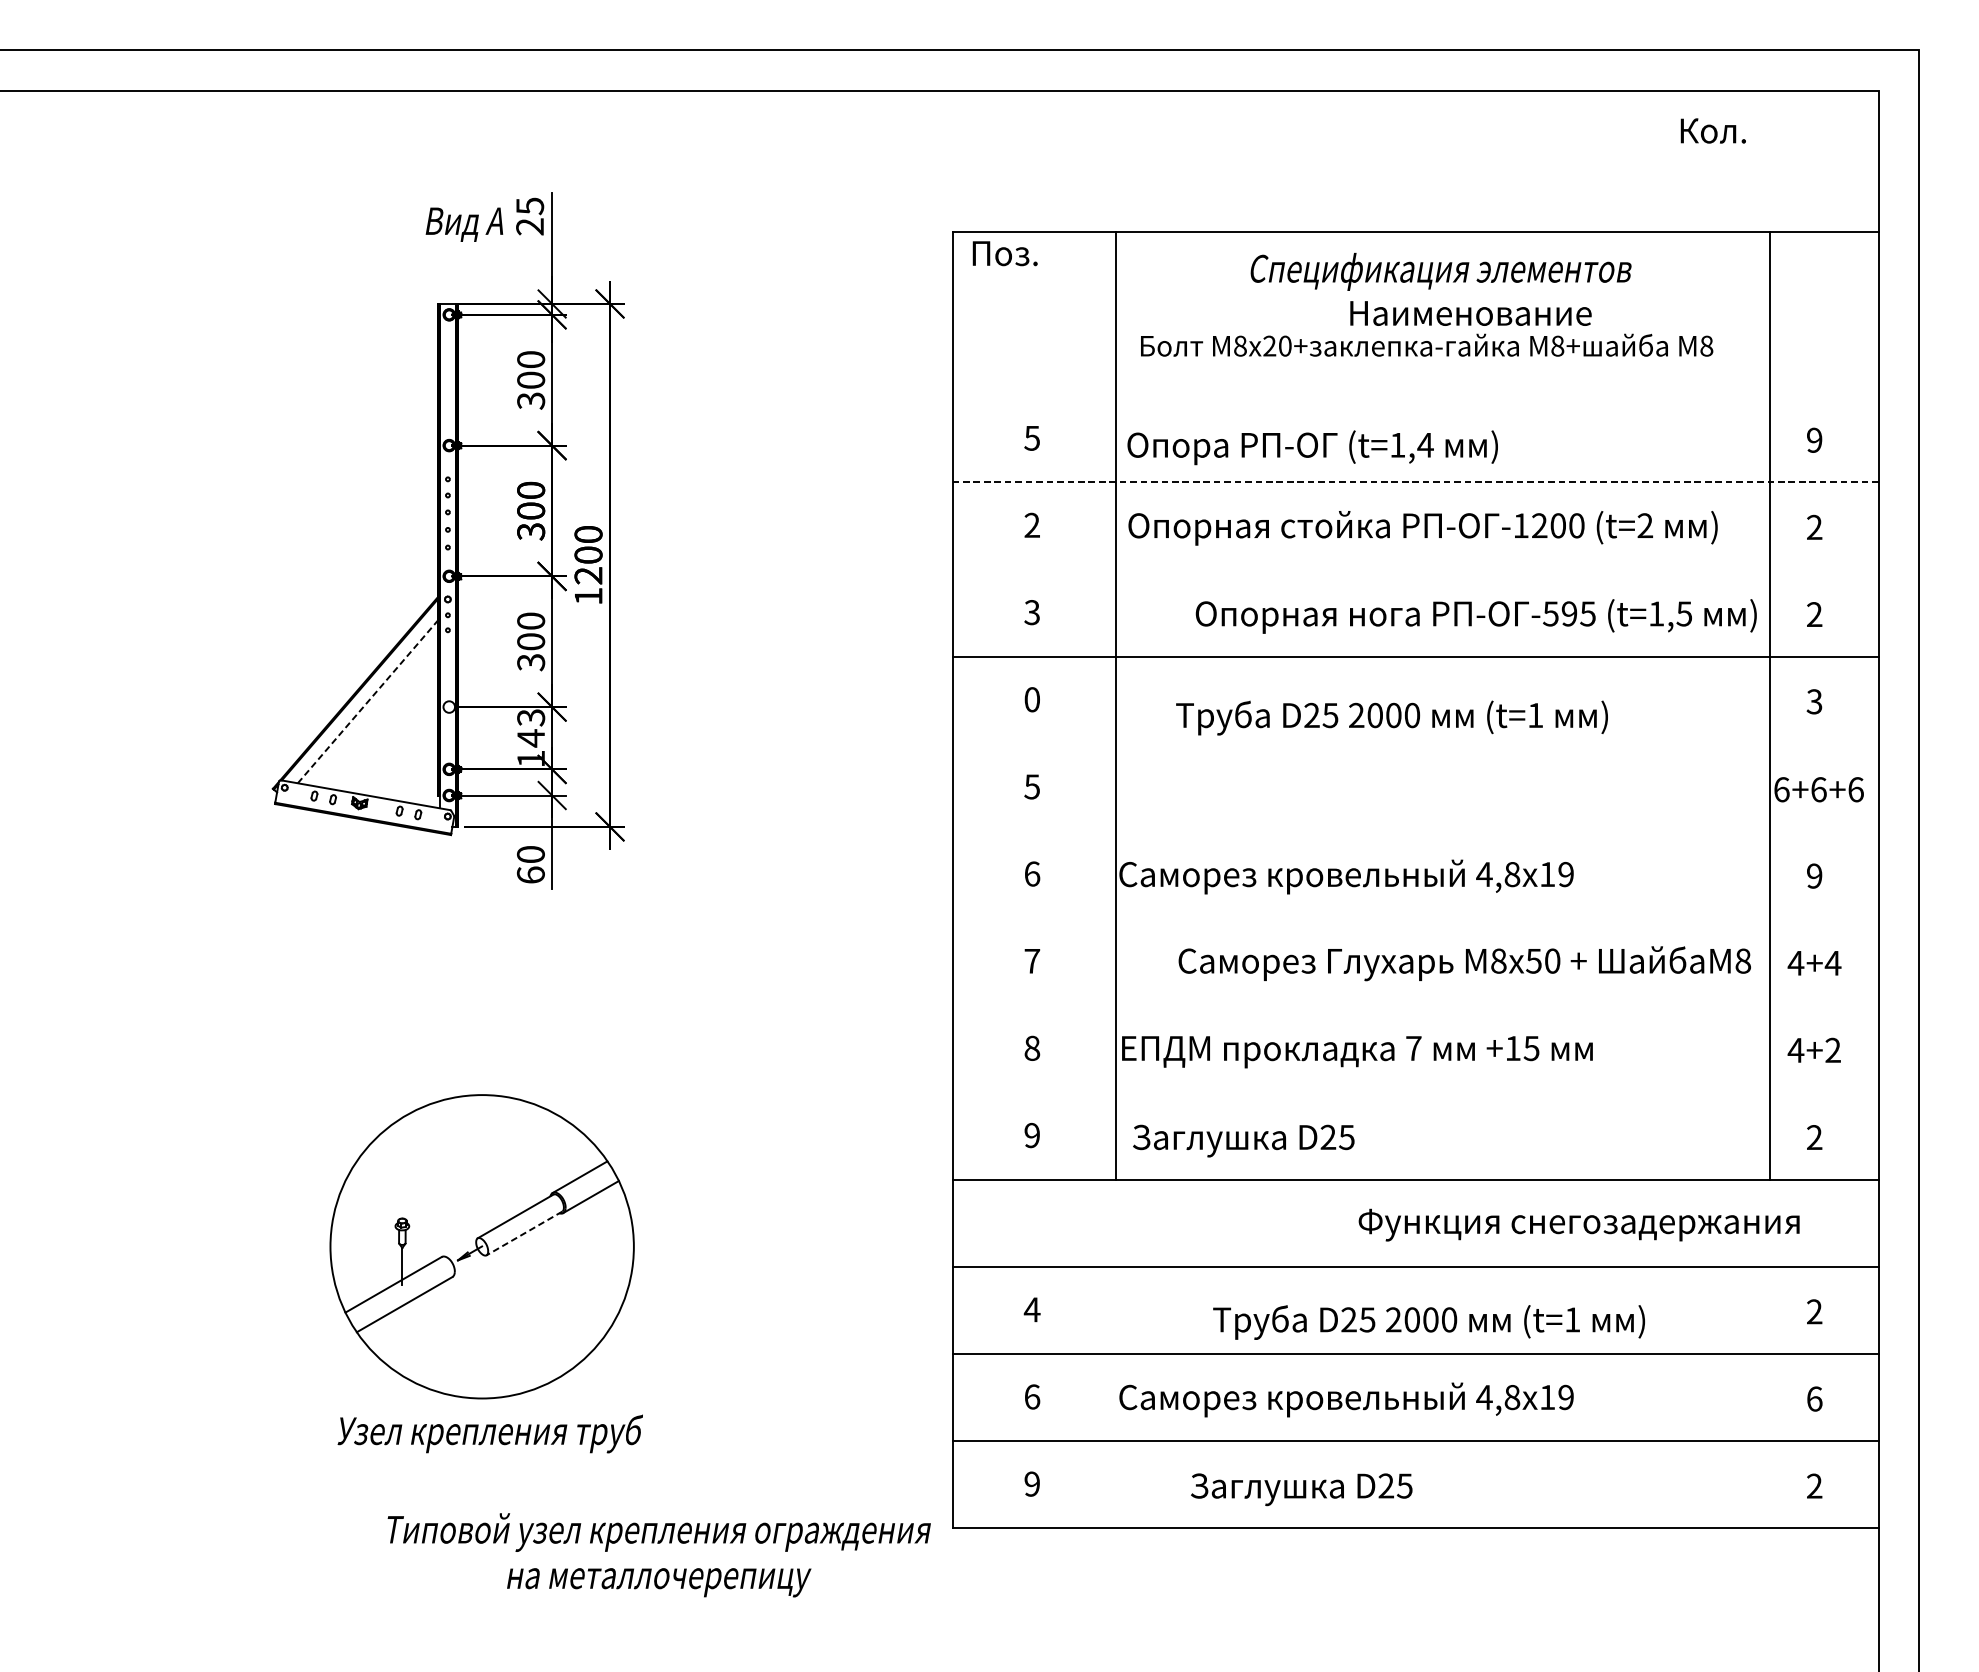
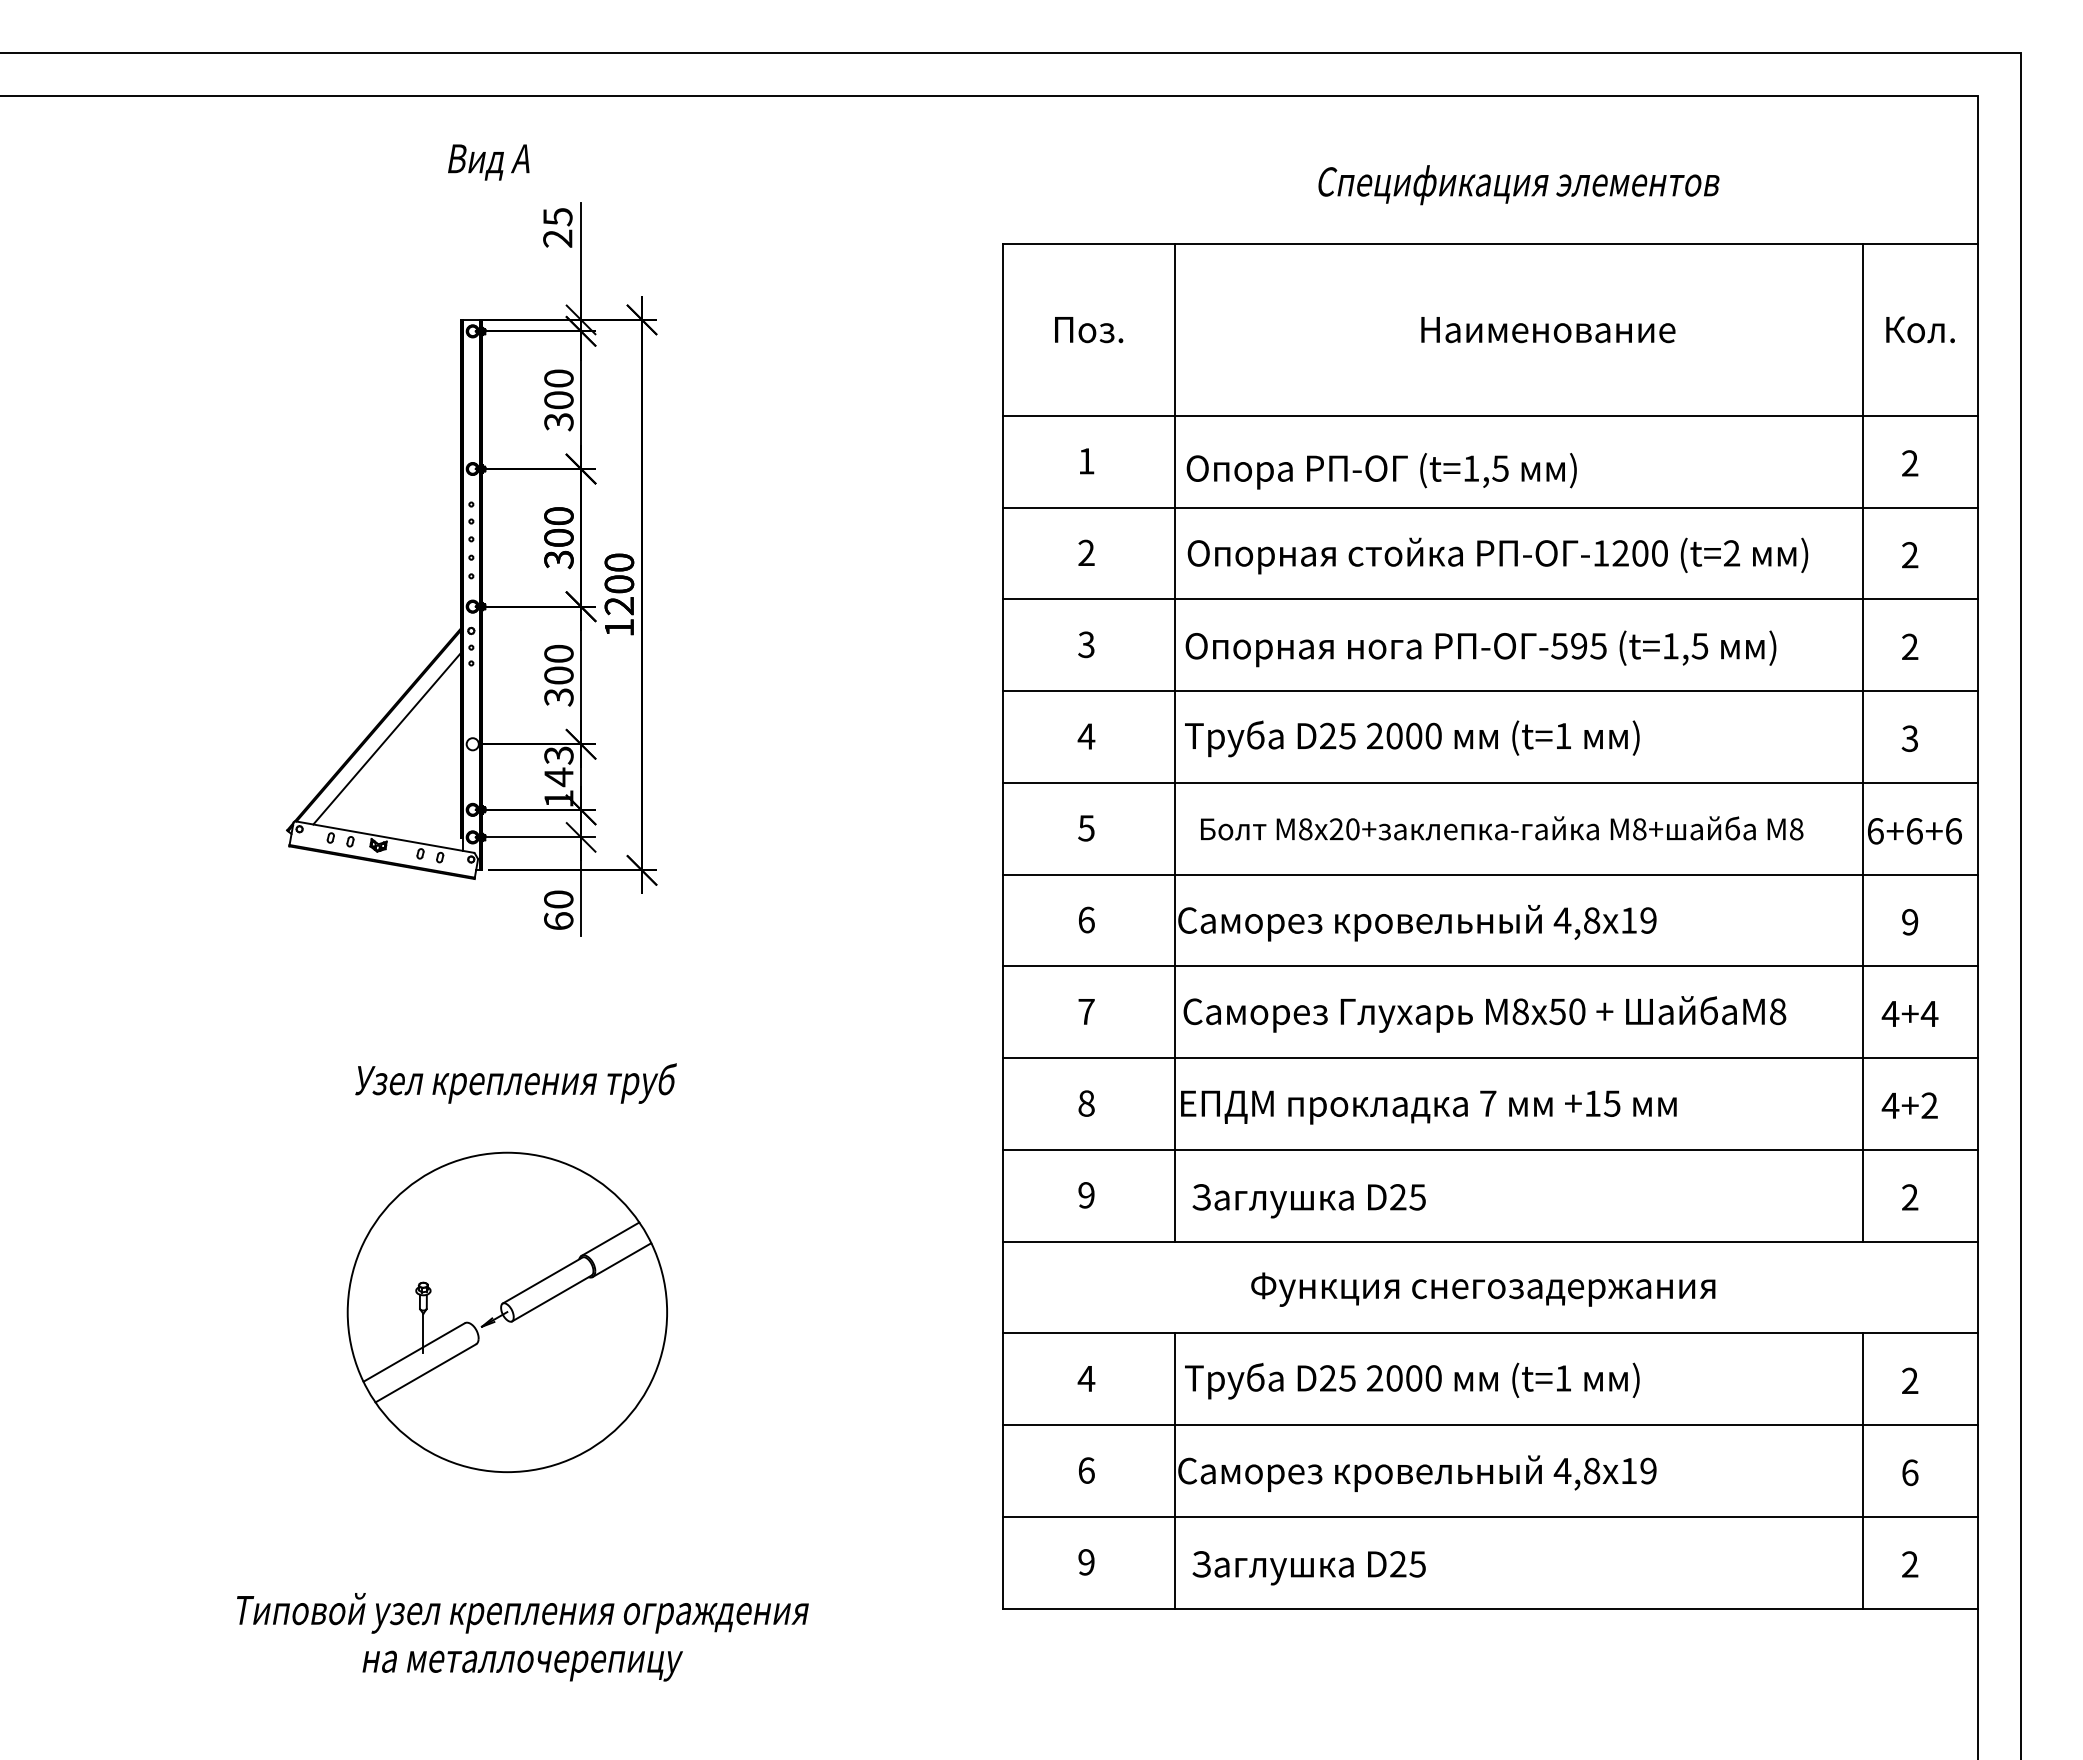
text: (1713, 130) -> (1920, 329), moved
text: (464, 224) -> (488, 162), moved
text: (1005, 254) -> (1089, 330), moved
text: (1440, 272) -> (1518, 185), moved
text: (1427, 345) -> (1502, 828), moved
line: (1415, 394) -> (1489, 415), added
text: (1032, 438) -> (1086, 461), 5 -> 1
text: (1814, 440) -> (1910, 463), 9 -> 2
text: (1425, 445) -> (1500, 468), (t=1,4 -> (t=1,5
line: (1416, 482) -> (1490, 507), dashed -> solid
line: (1415, 569) -> (1489, 599), added
text: (1475, 616) -> (1480, 648), moved
text: (1032, 699) -> (1086, 736), 0 -> 4
line: (368, 701) -> (387, 738), dashed -> solid
text: (1392, 717) -> (1412, 738), moved
line: (1415, 743) -> (1489, 782), added
line: (1415, 830) -> (1489, 874), added
line: (1415, 918) -> (1489, 966), added
text: (1464, 963) -> (1484, 1014), moved
line: (1415, 1005) -> (1489, 1058), added
line: (1415, 1091) -> (1489, 1149), added
text: (1579, 1224) -> (1483, 1289), moved
line: (524, 1233) -> (551, 1298), dashed -> solid
text: (1429, 1321) -> (1412, 1380), moved
line: (1115, 1396) -> (1174, 1470), added
line: (1769, 1396) -> (1862, 1470), added
text: (489, 1433) -> (515, 1083), moved
text: (1301, 1490) -> (1308, 1568), moved
text: (658, 1555) -> (522, 1637), moved

